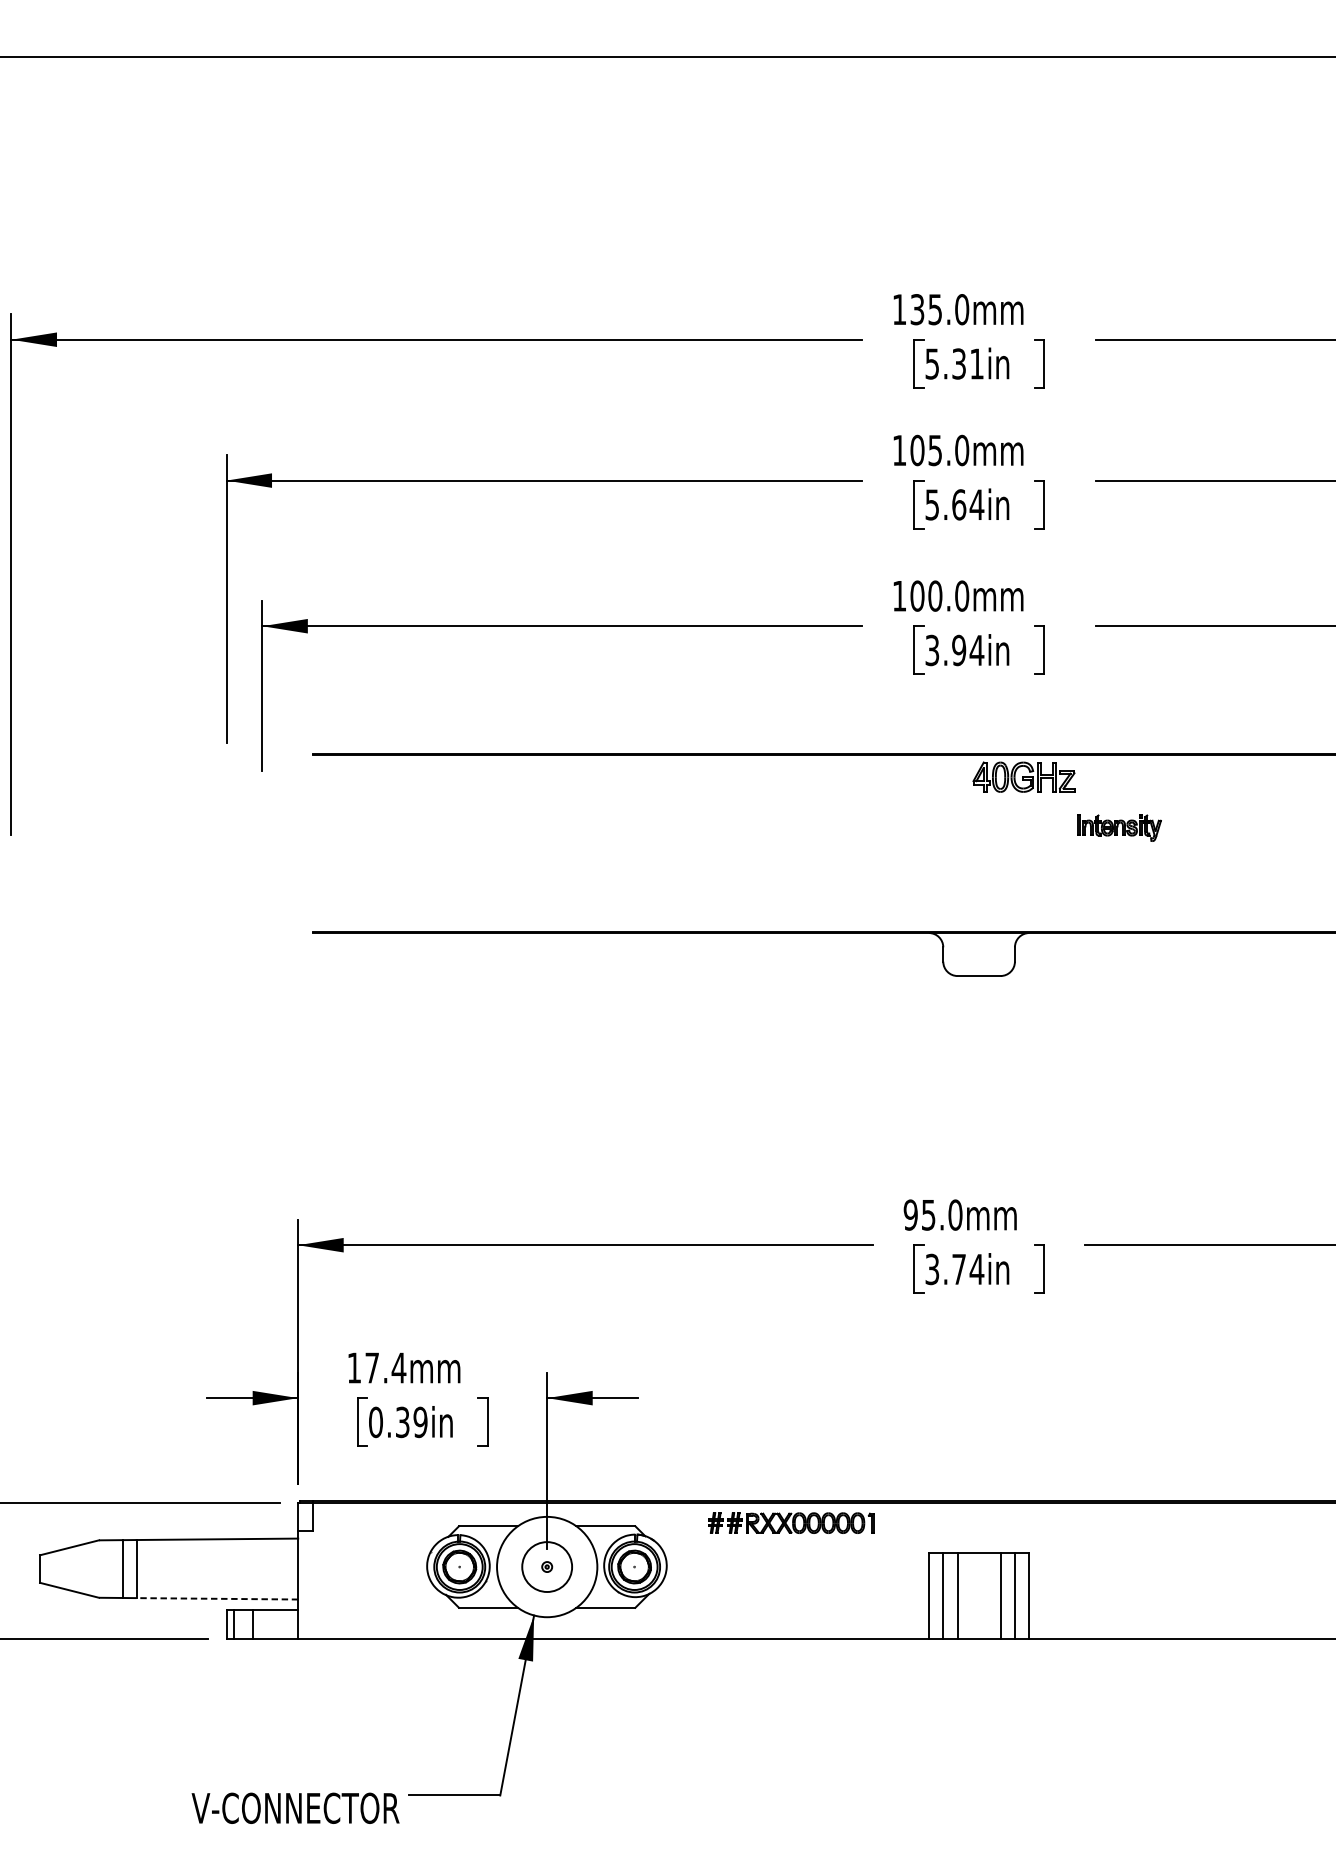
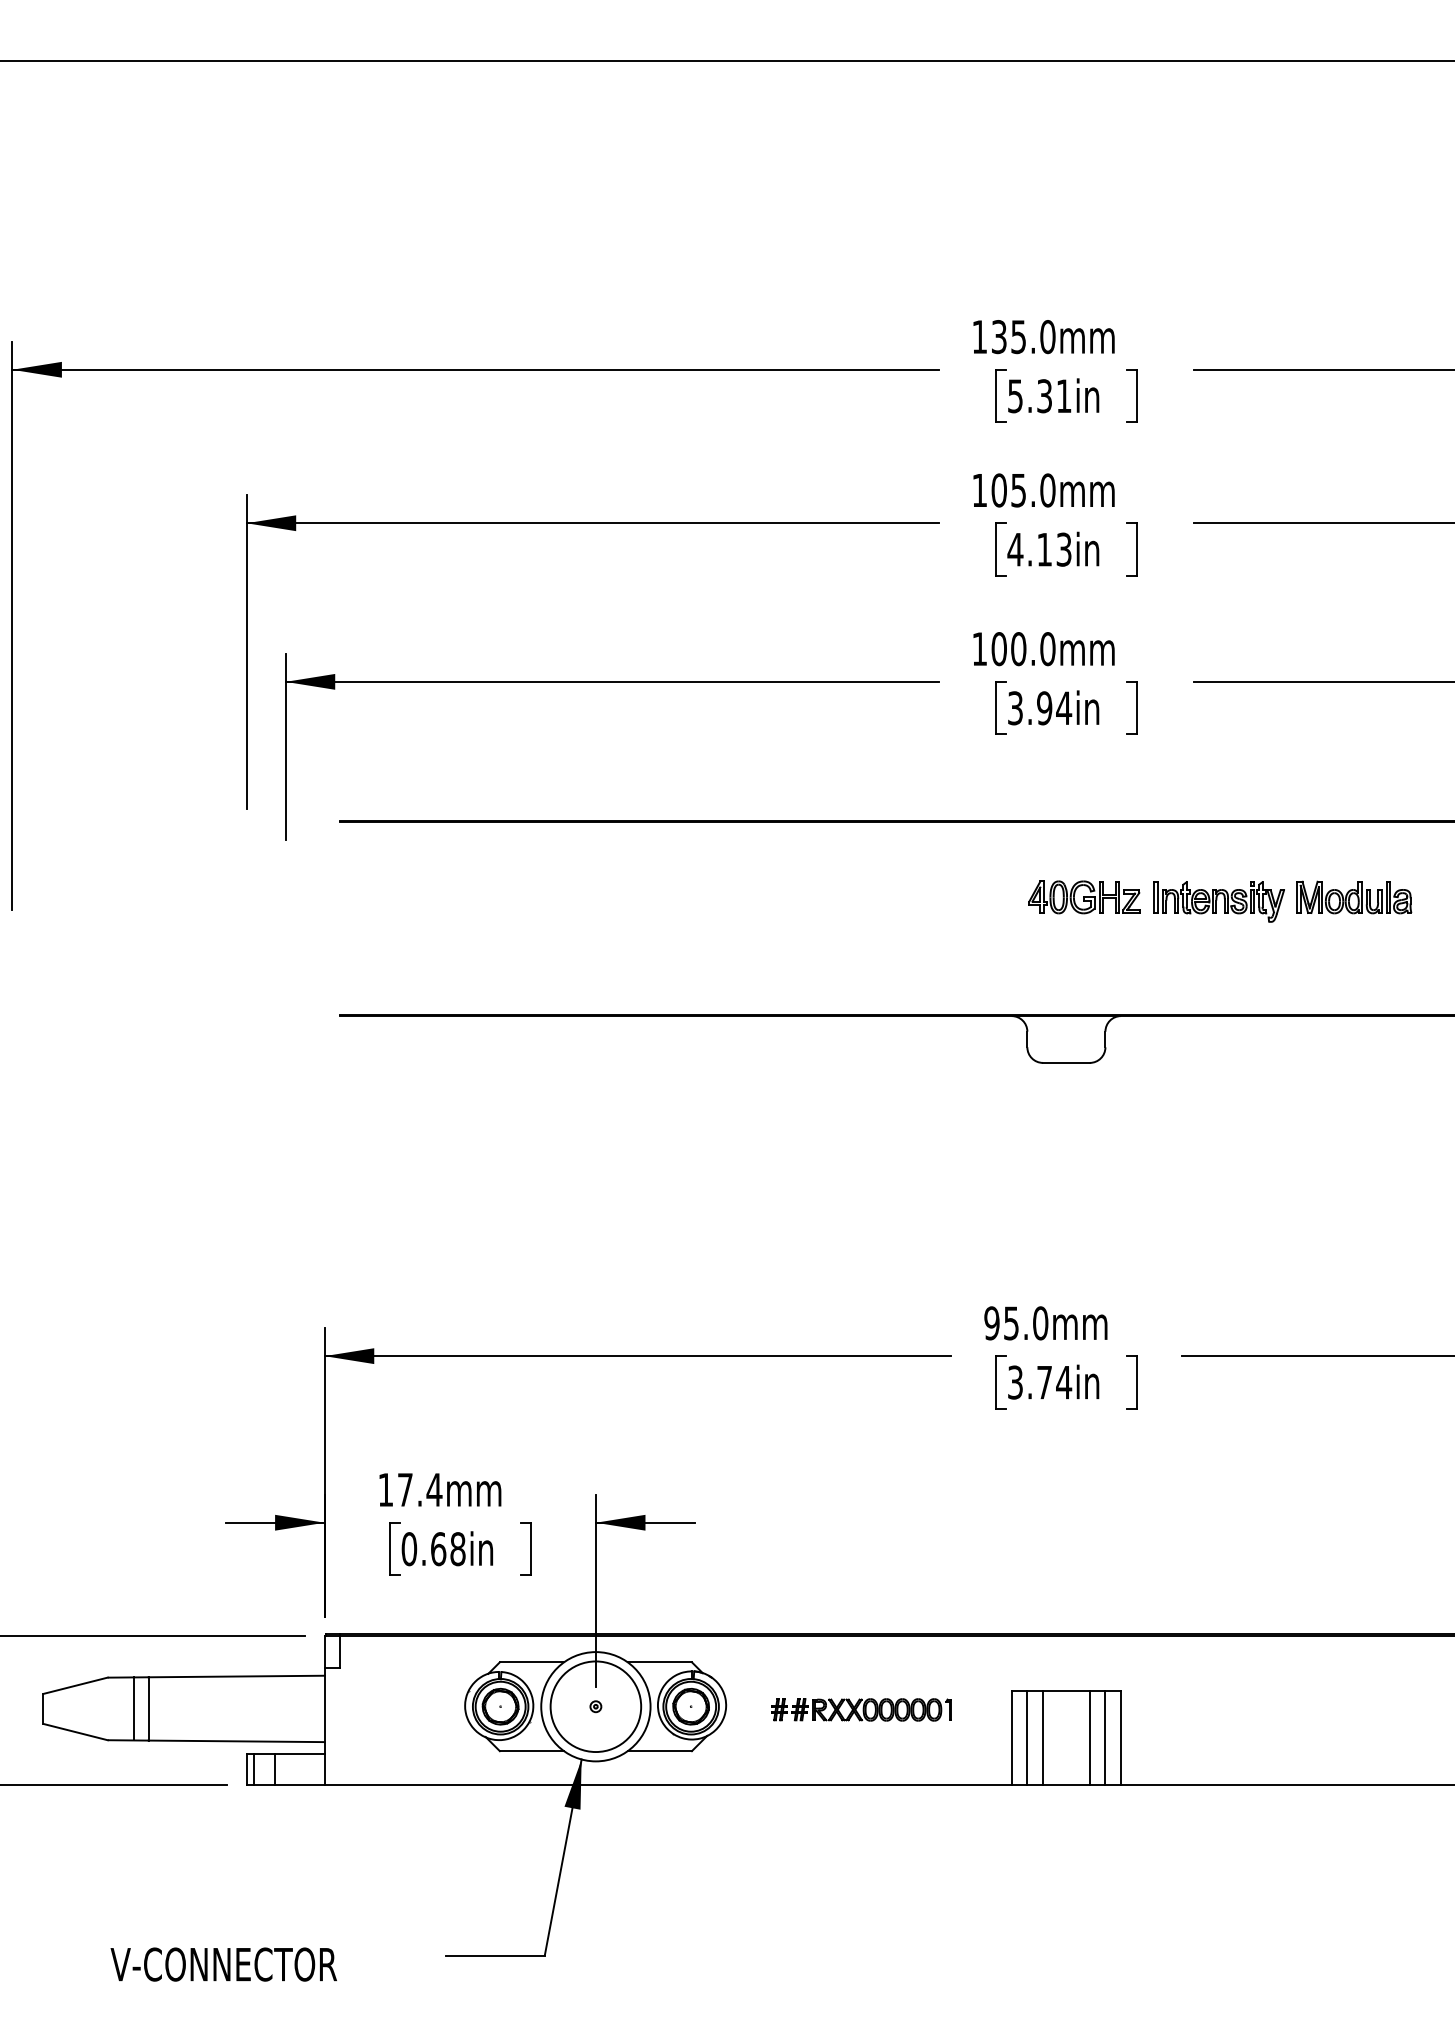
text: (954, 504) -> (1039, 549), 5.64in -> 4.13in
part: (1024, 777) -> (1084, 897), moved
part: (1243, 824) -> (1354, 897), added
part: (1118, 827) -> (1218, 901), size x1.43
text: (411, 1422) -> (448, 1549), 0.39in -> 0.68in
part: (791, 1522) -> (861, 1709), moved
circle: (546, 1566) -> (595, 1706), size x1.67
line: (217, 1598) -> (236, 1741), dashed -> solid
text: (295, 1808) -> (223, 1964), moved

